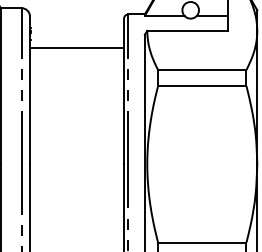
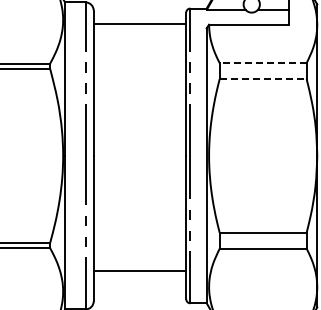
line: (76, 47) -> (139, 24), moved
line: (201, 70) -> (262, 63), solid -> dashed
line: (202, 85) -> (263, 78), solid -> dashed

